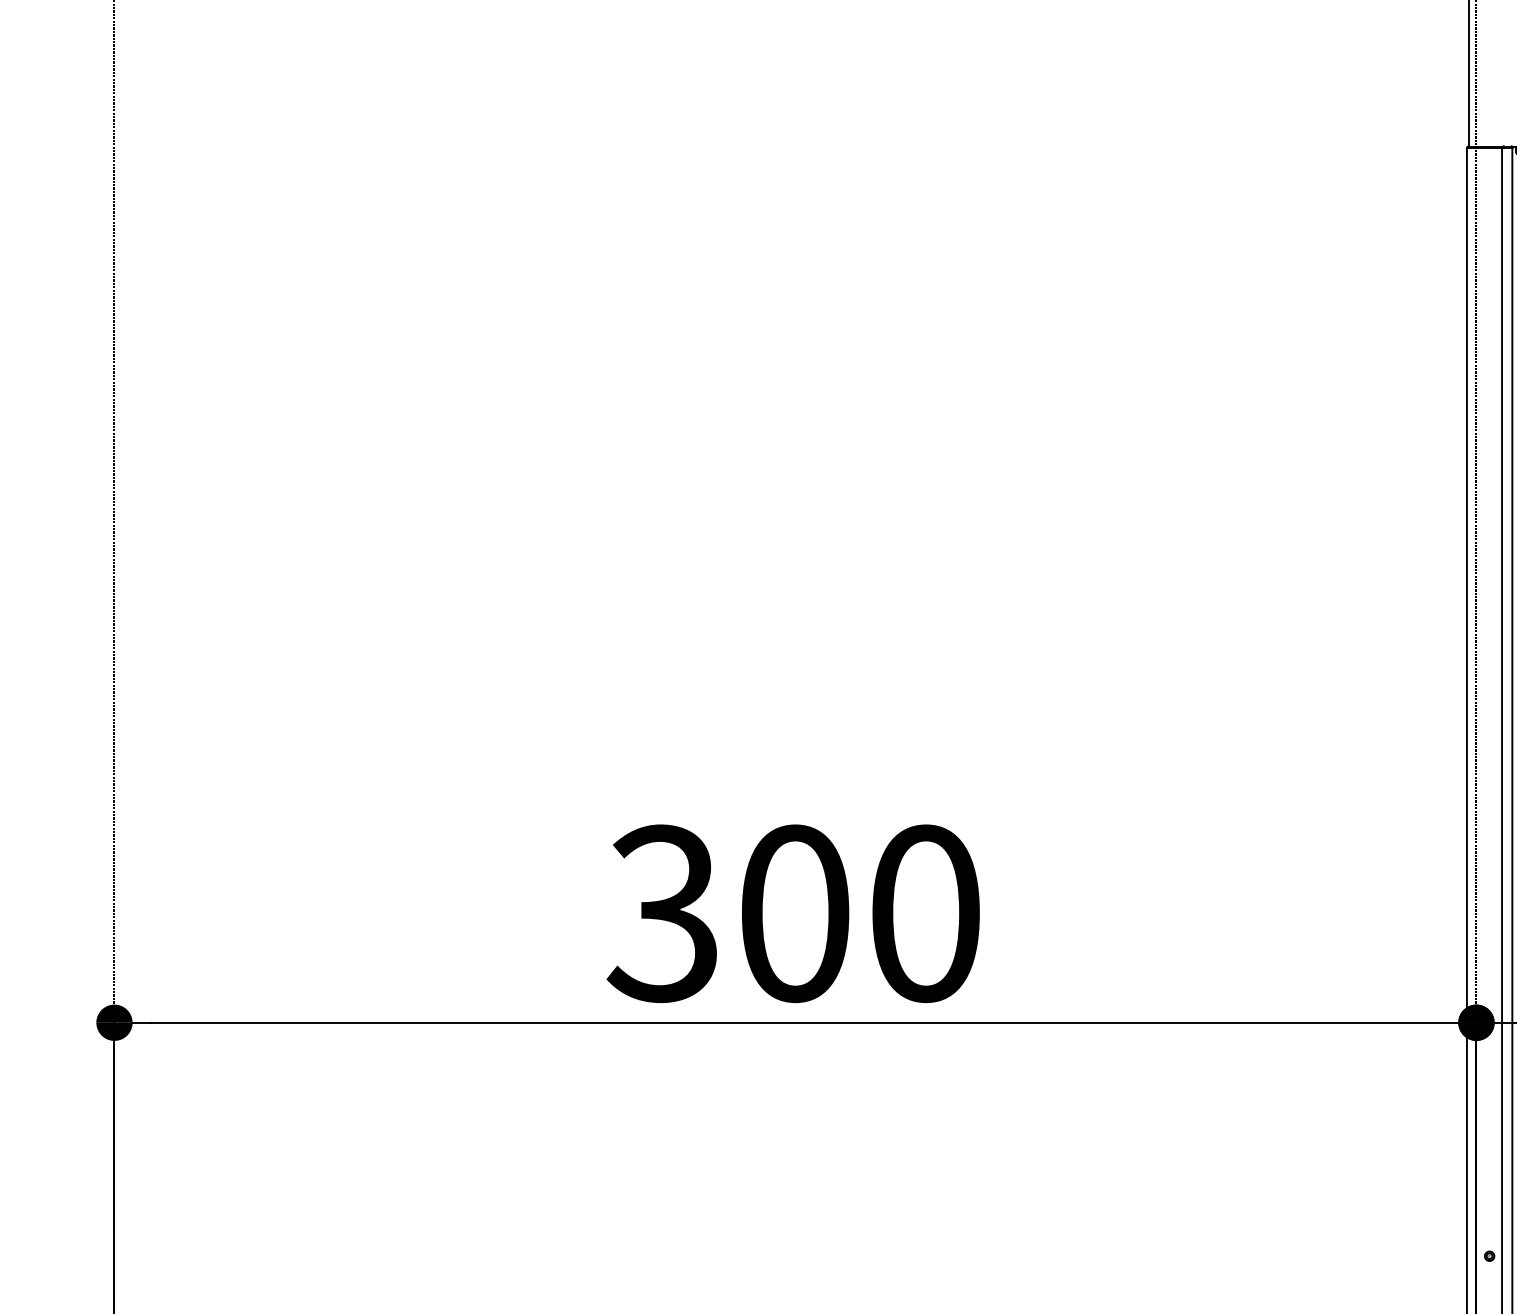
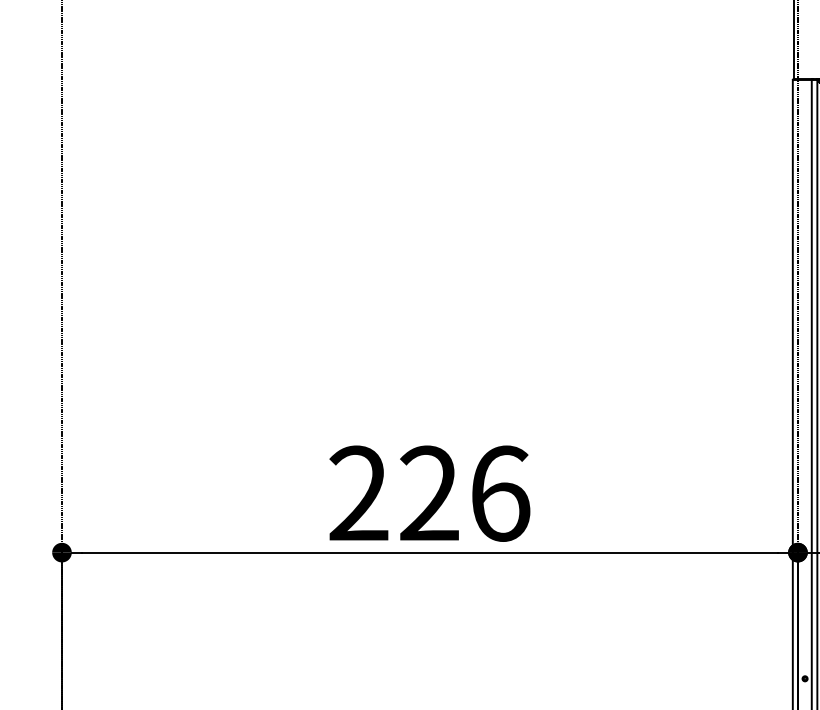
text: (794, 913) -> (429, 493), 300 -> 226

